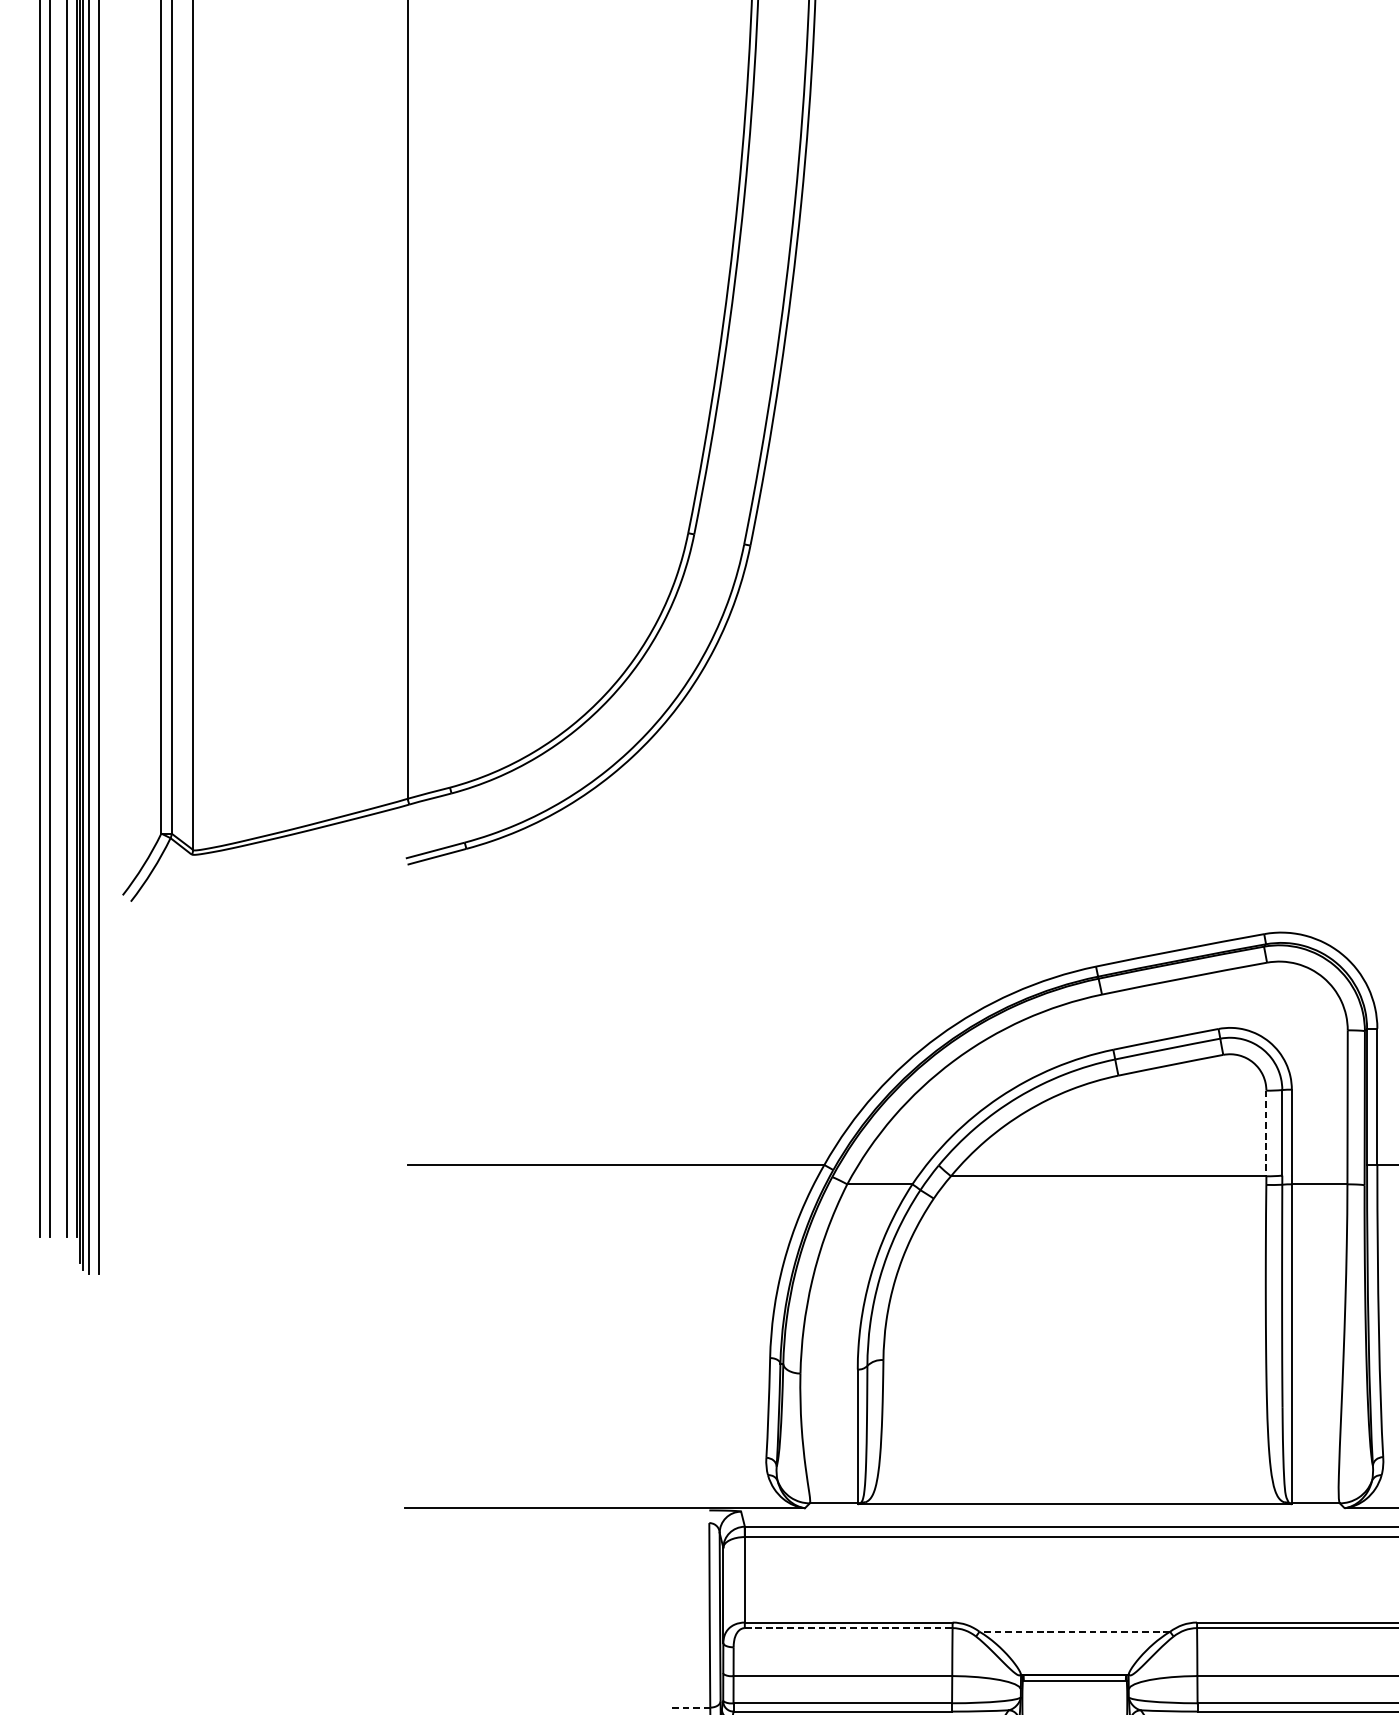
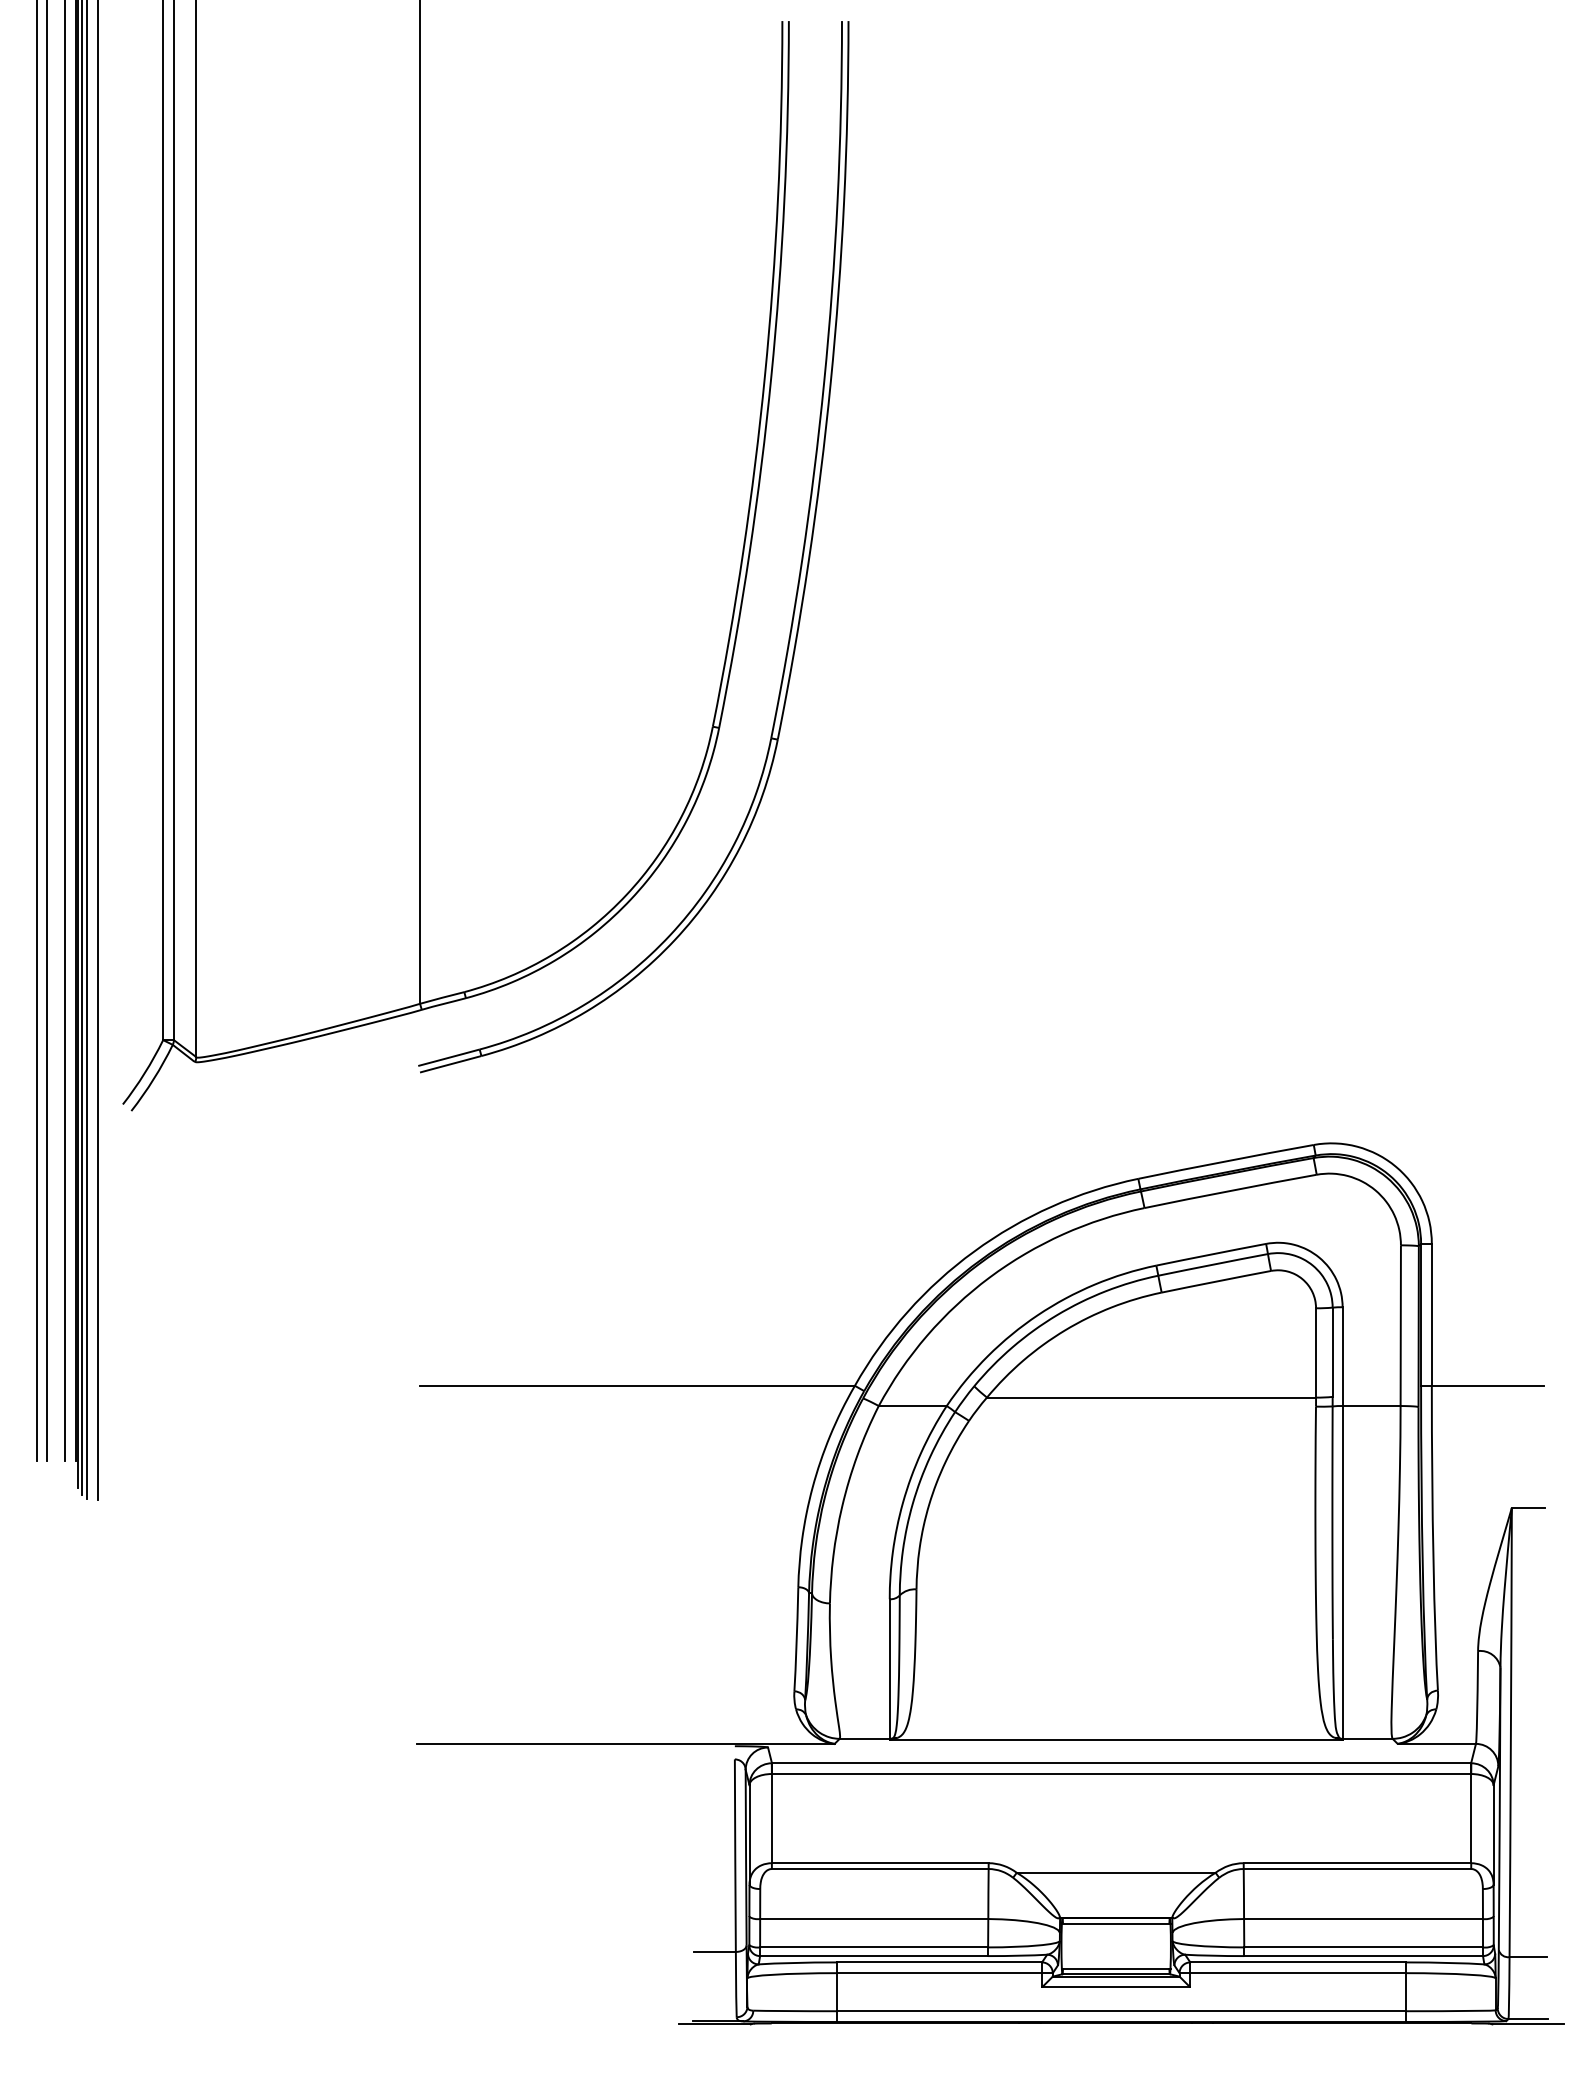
line: (1266, 1133) -> (1316, 1352), dashed -> solid
line: (848, 1628) -> (880, 1869), dashed -> solid
line: (1074, 1631) -> (1115, 1872), dashed -> solid
line: (689, 1707) -> (714, 1951), dashed -> solid

